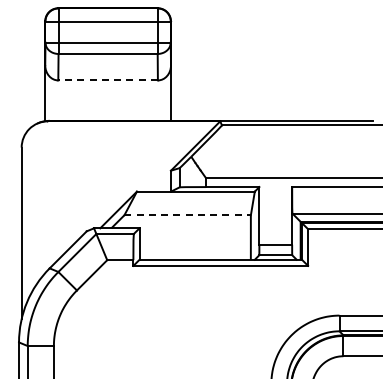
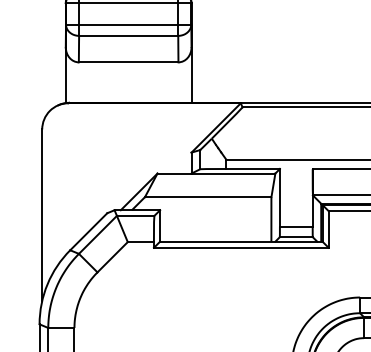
line: (108, 80) -> (129, 62), dashed -> solid
line: (188, 215) -> (209, 197), dashed -> solid

